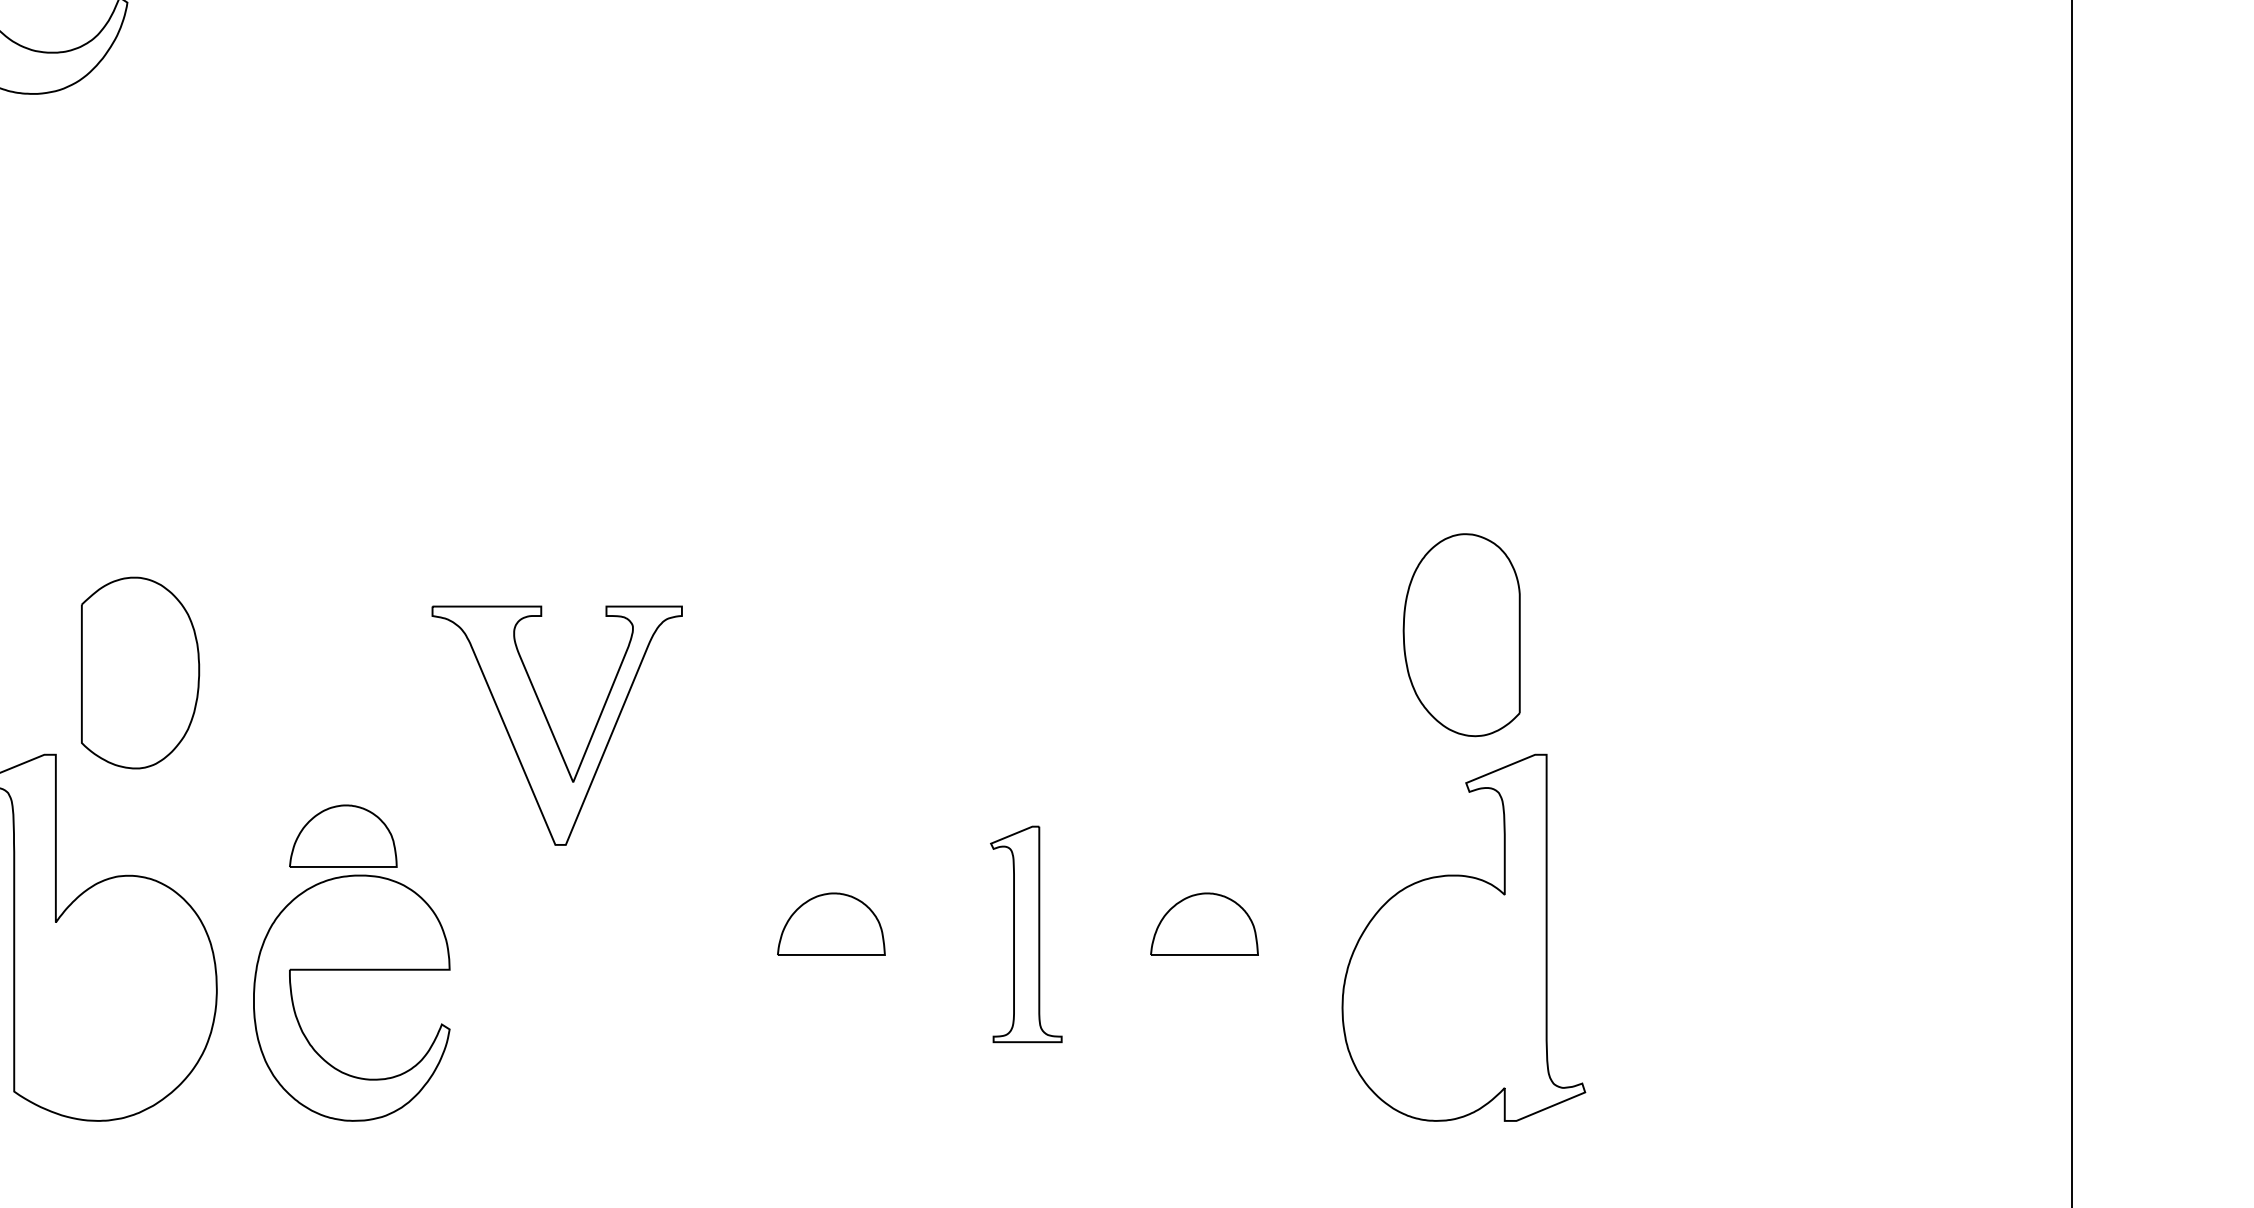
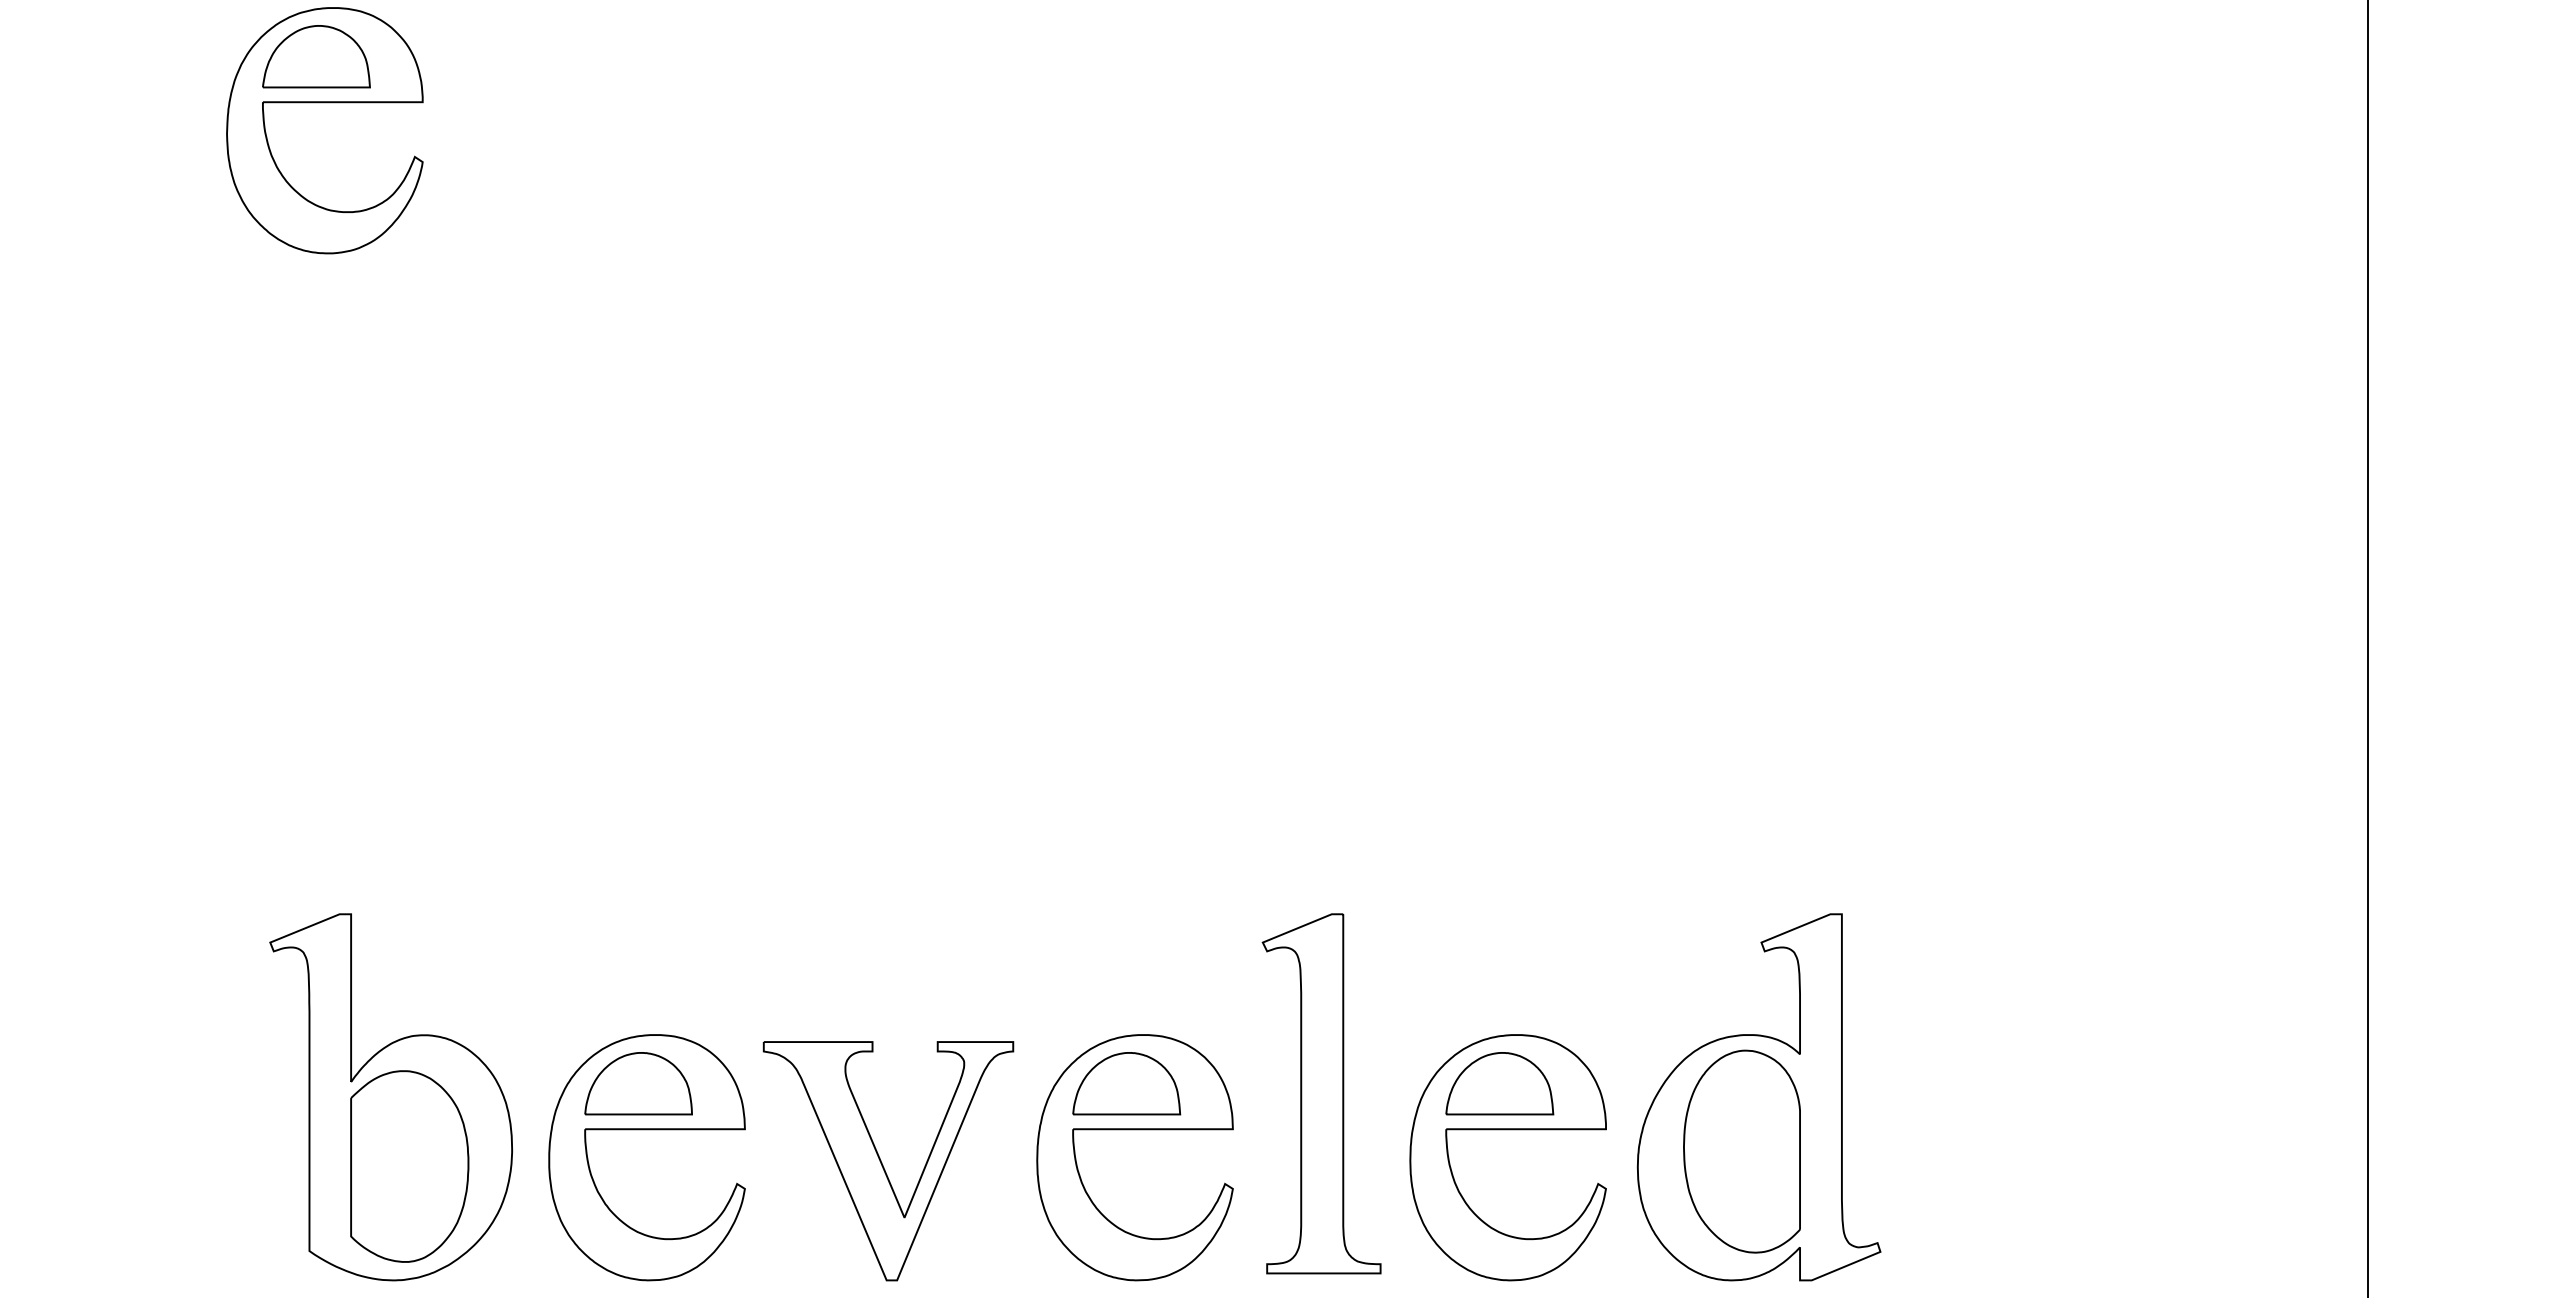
part: (1461, 635) -> (1741, 1151), moved
part: (140, 673) -> (409, 1166), moved
part: (551, 727) -> (882, 1162), moved
part: (343, 836) -> (638, 1083), moved
part: (1026, 934) -> (1321, 1093), size x1.67
part: (839, 971) -> (1134, 1130), added
part: (1212, 971) -> (1507, 1130), added

